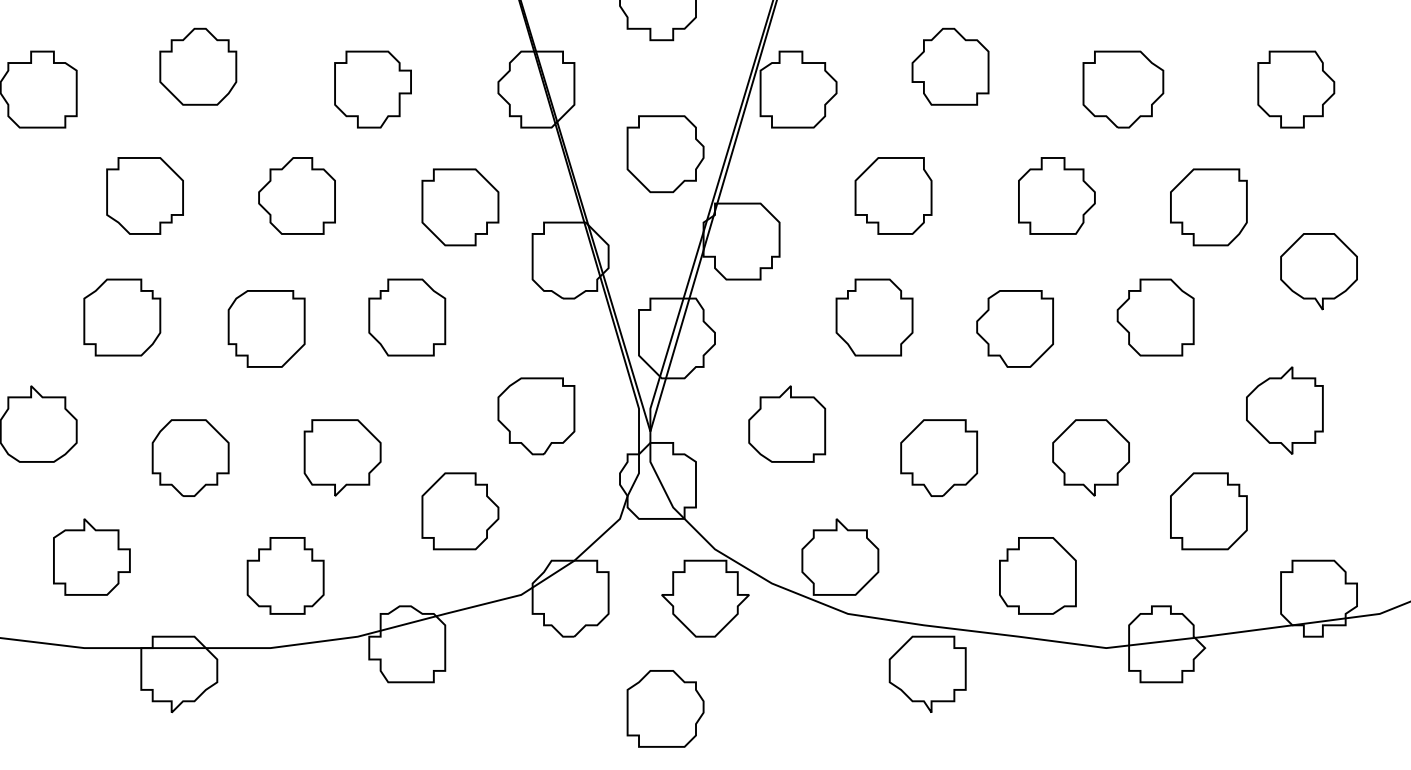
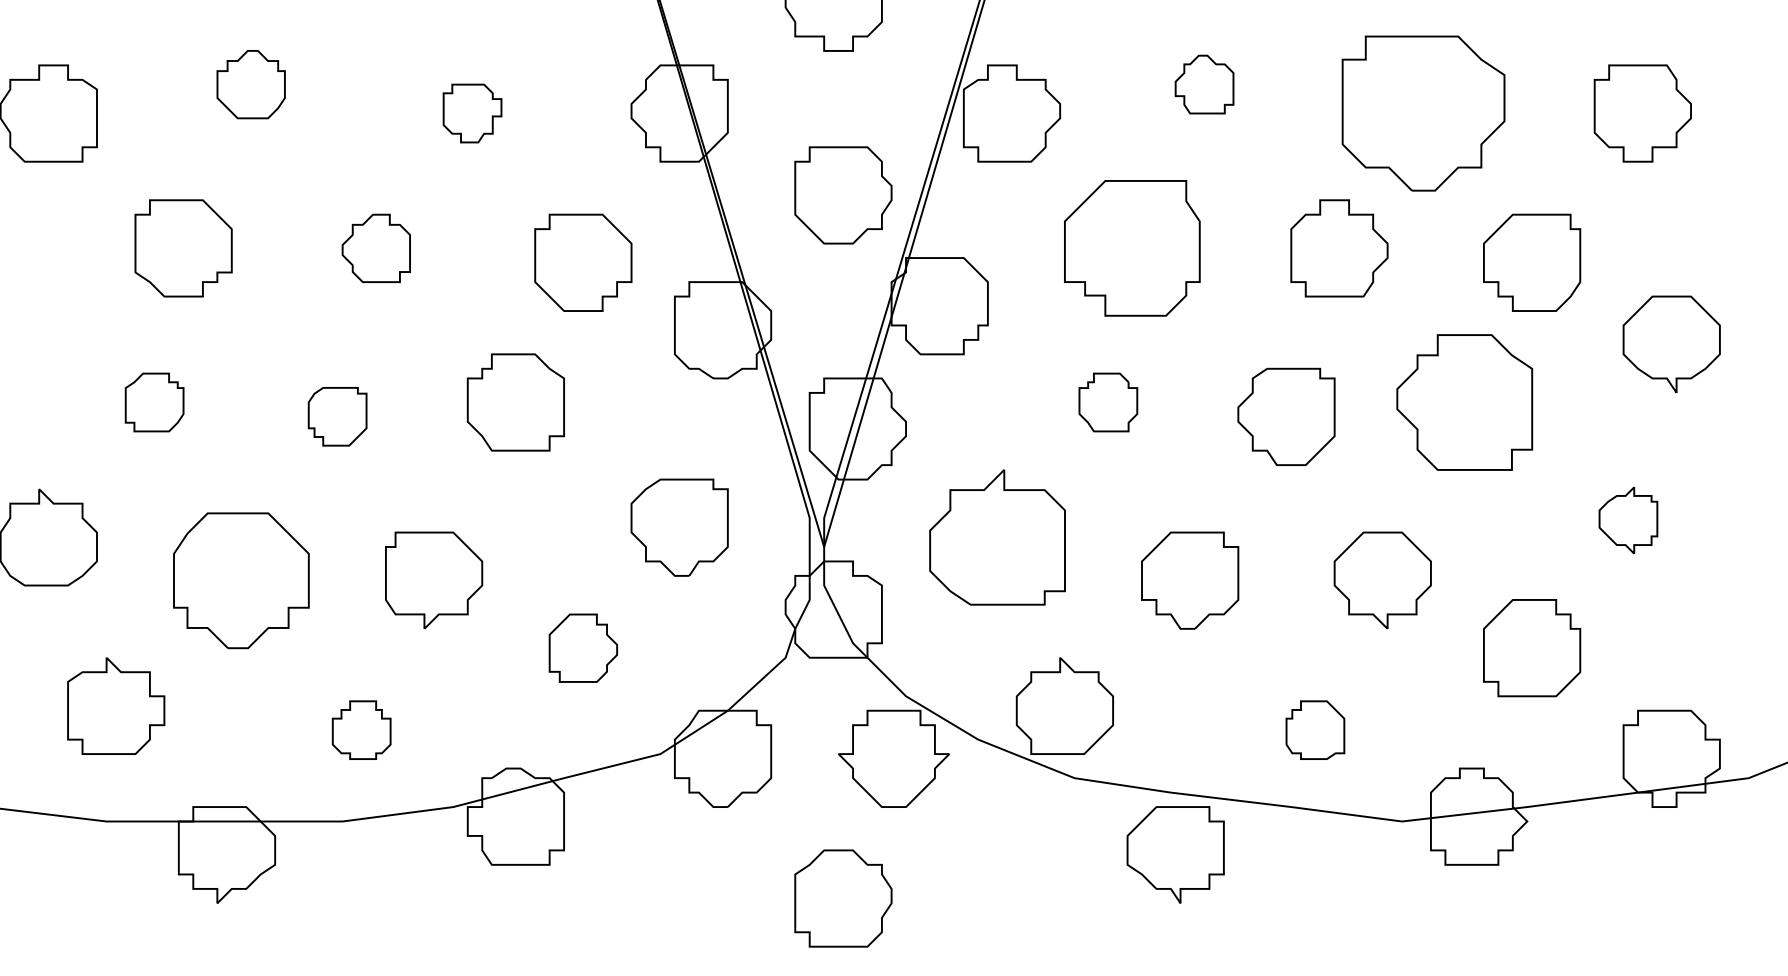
part: (198, 66) -> (251, 84), size x0.7
part: (950, 66) -> (1204, 84), size x0.6
part: (372, 89) -> (472, 113), size x0.6
part: (1123, 89) -> (1423, 113), size x1.6
part: (297, 196) -> (376, 248), size x0.7
part: (893, 196) -> (1132, 248), size x1.4
part: (122, 317) -> (154, 402), size x0.6
part: (874, 317) -> (1108, 402), size x0.6
part: (1155, 317) -> (1464, 402), size x1.4
part: (266, 328) -> (337, 416), size x0.6
part: (1284, 410) -> (1628, 520), size x0.6
part: (787, 424) -> (997, 537), size x1.4
part: (190, 457) -> (241, 580), size x1.4
part: (460, 511) -> (583, 648), size x0.7
part: (285, 576) -> (361, 730), size x0.6
part: (1038, 576) -> (1315, 730), size x0.6

